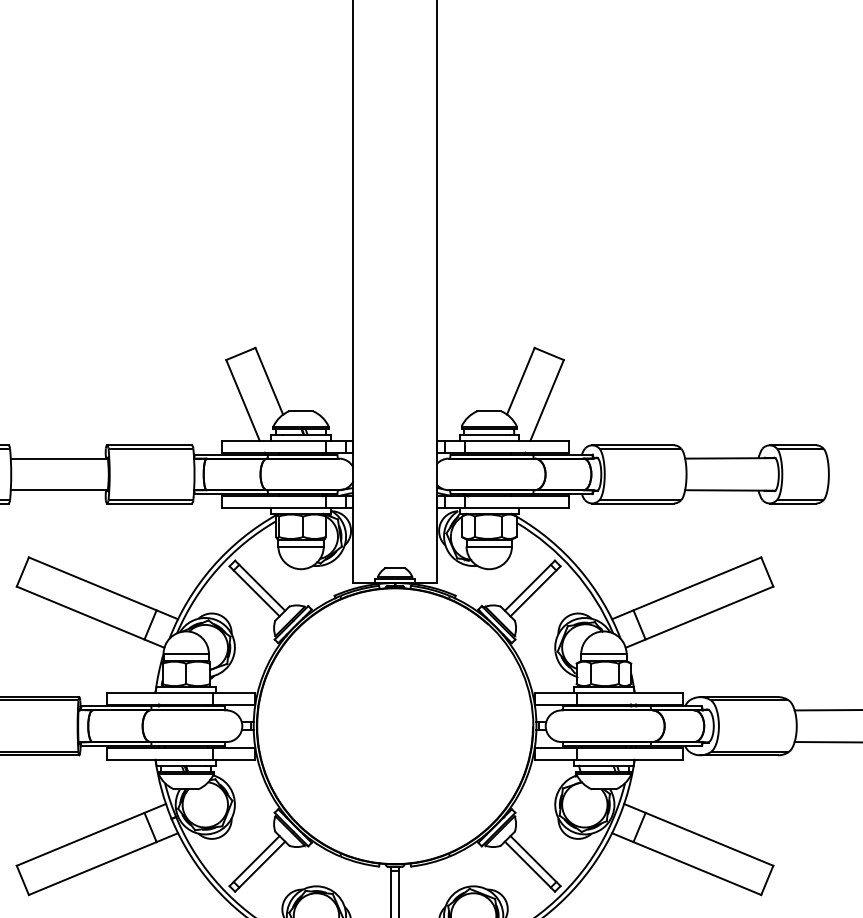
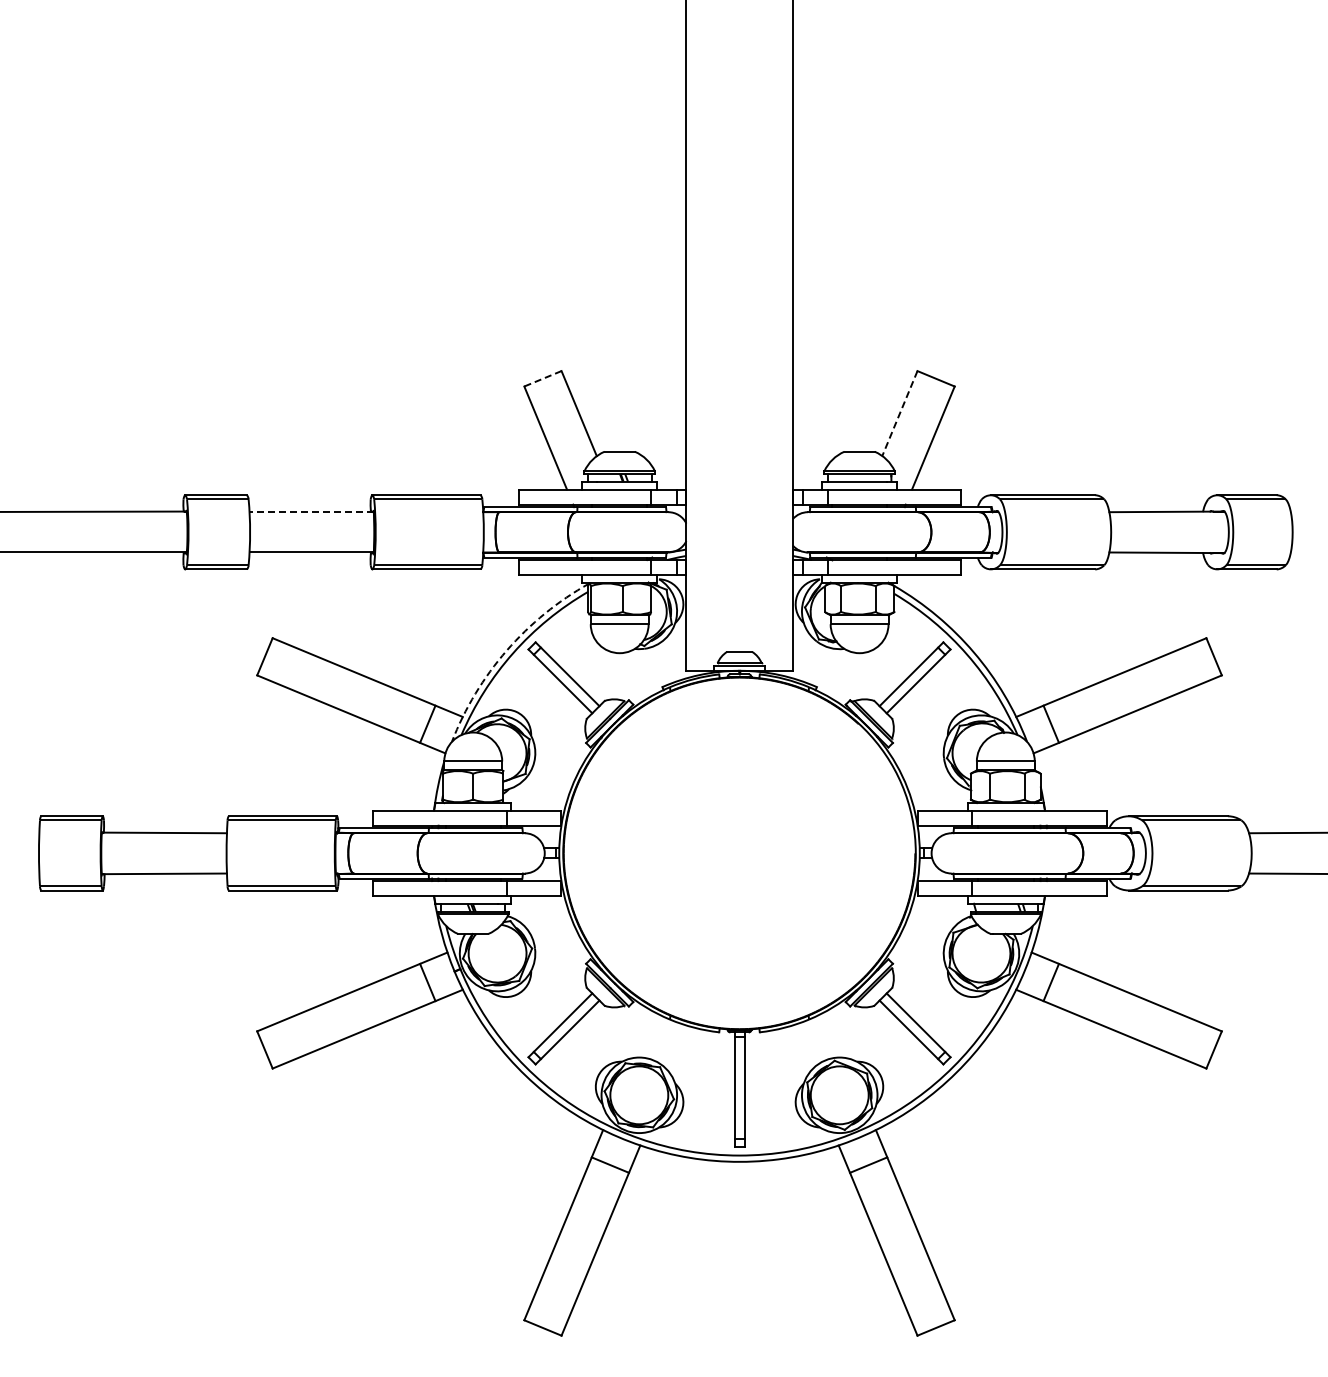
line: (240, 353) -> (542, 378), solid -> dashed
line: (520, 381) -> (899, 413), solid -> dashed
line: (59, 458) -> (311, 512), solid -> dashed
arc: (212, 567) -> (506, 650), solid -> dashed

